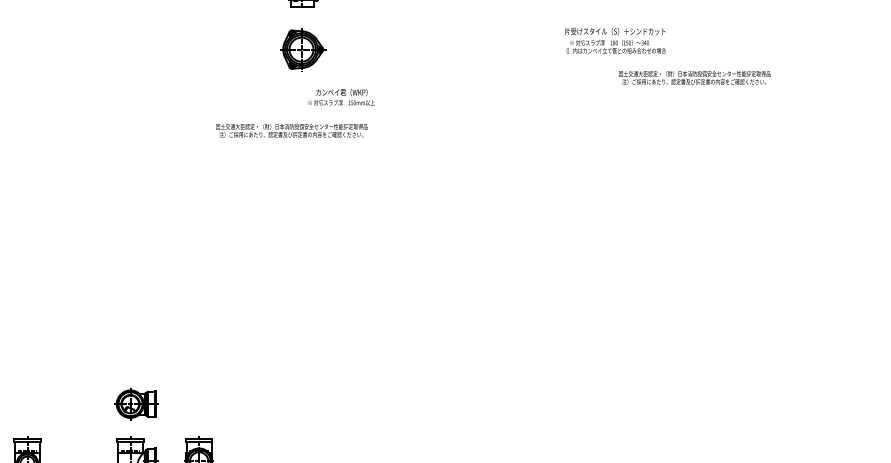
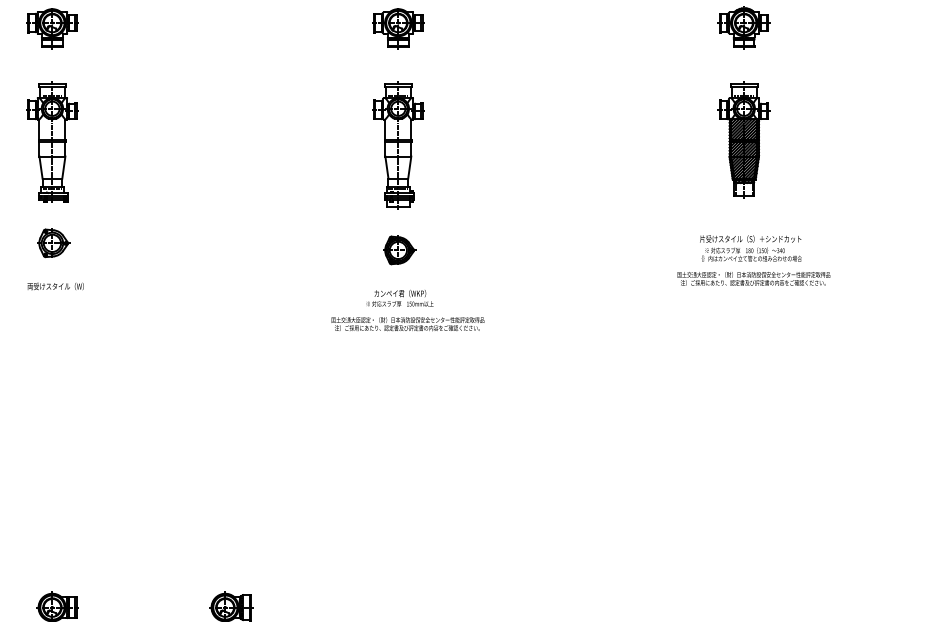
text: (615, 40) -> (750, 248), moved
part: (303, 49) -> (399, 250), size x0.71
text: (694, 77) -> (753, 278), moved
text: (341, 96) -> (399, 297), moved
text: (291, 131) -> (407, 324), moved

